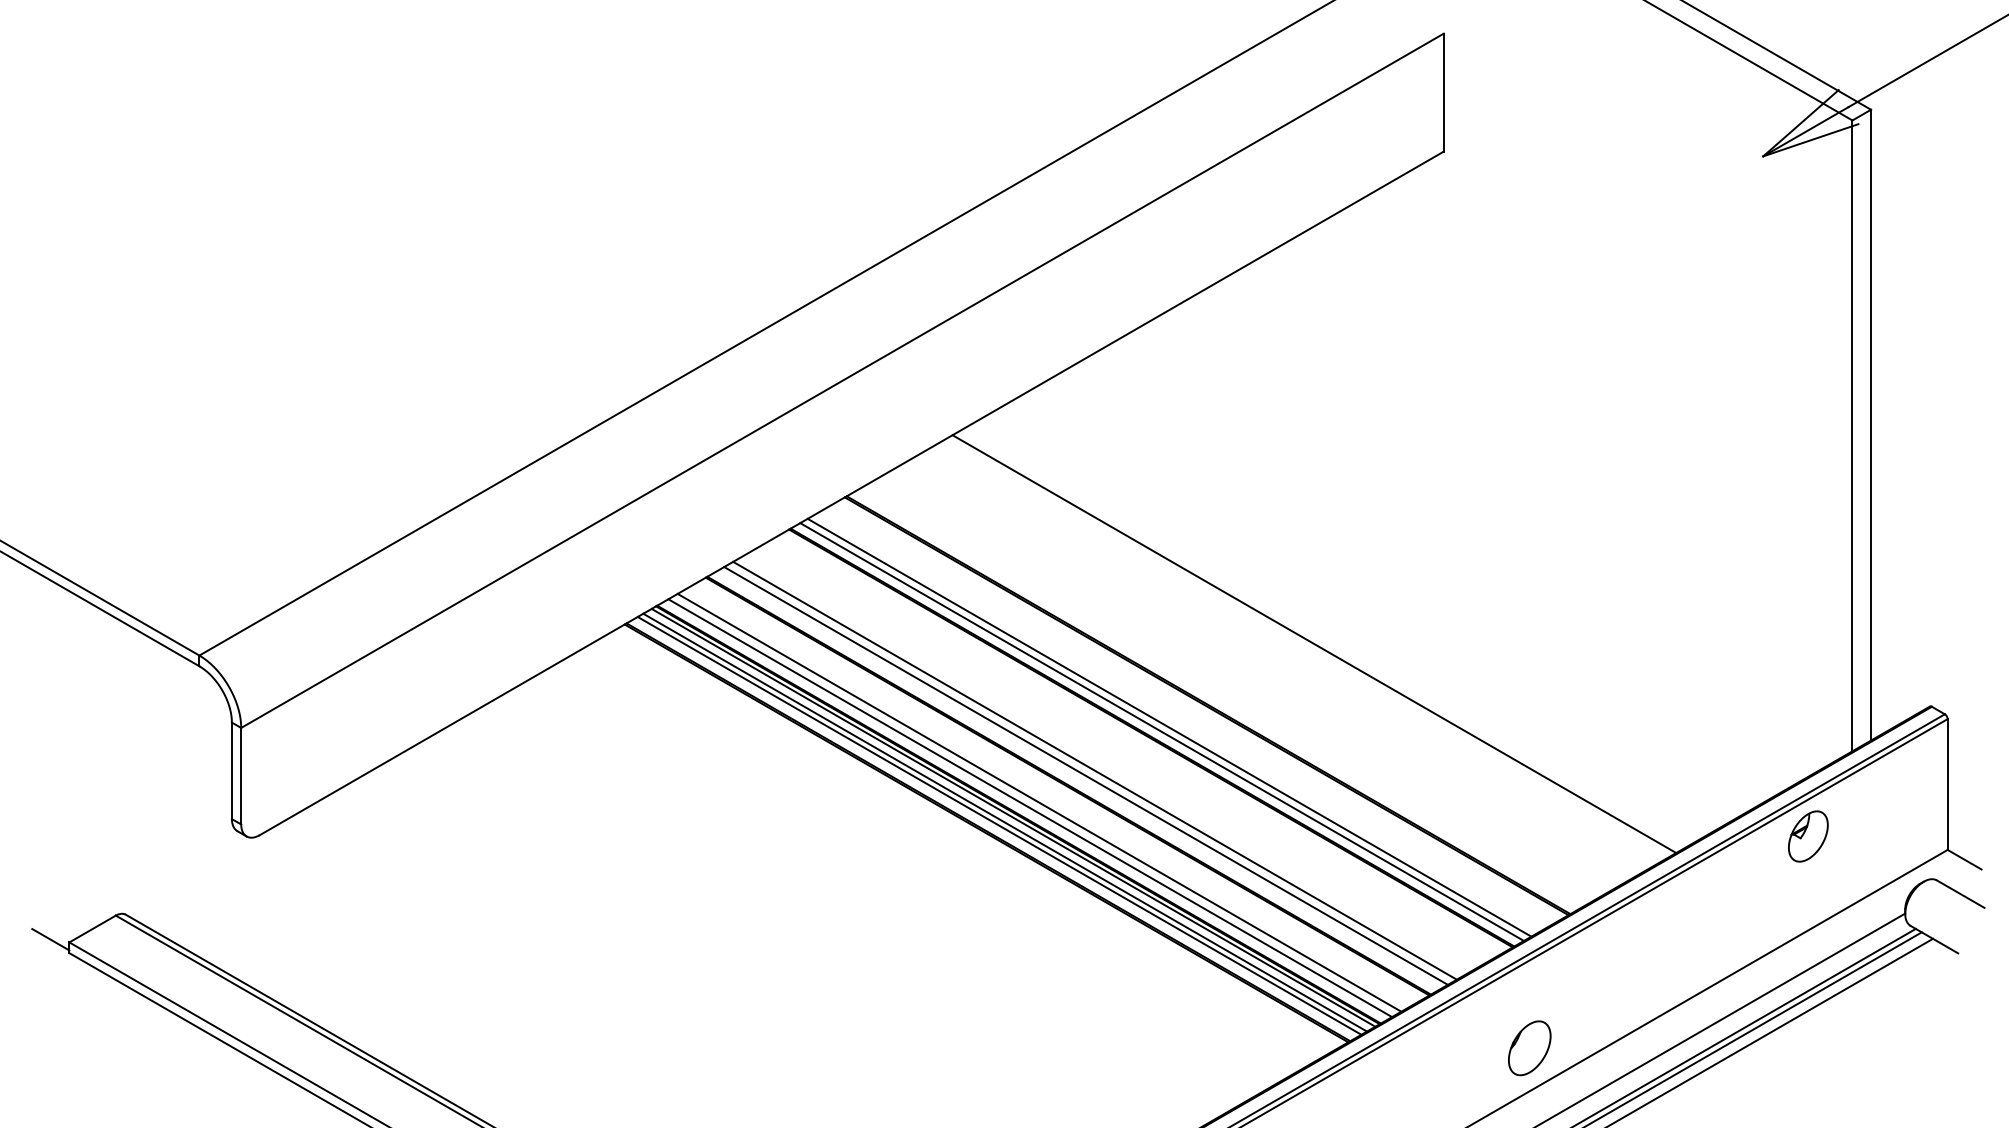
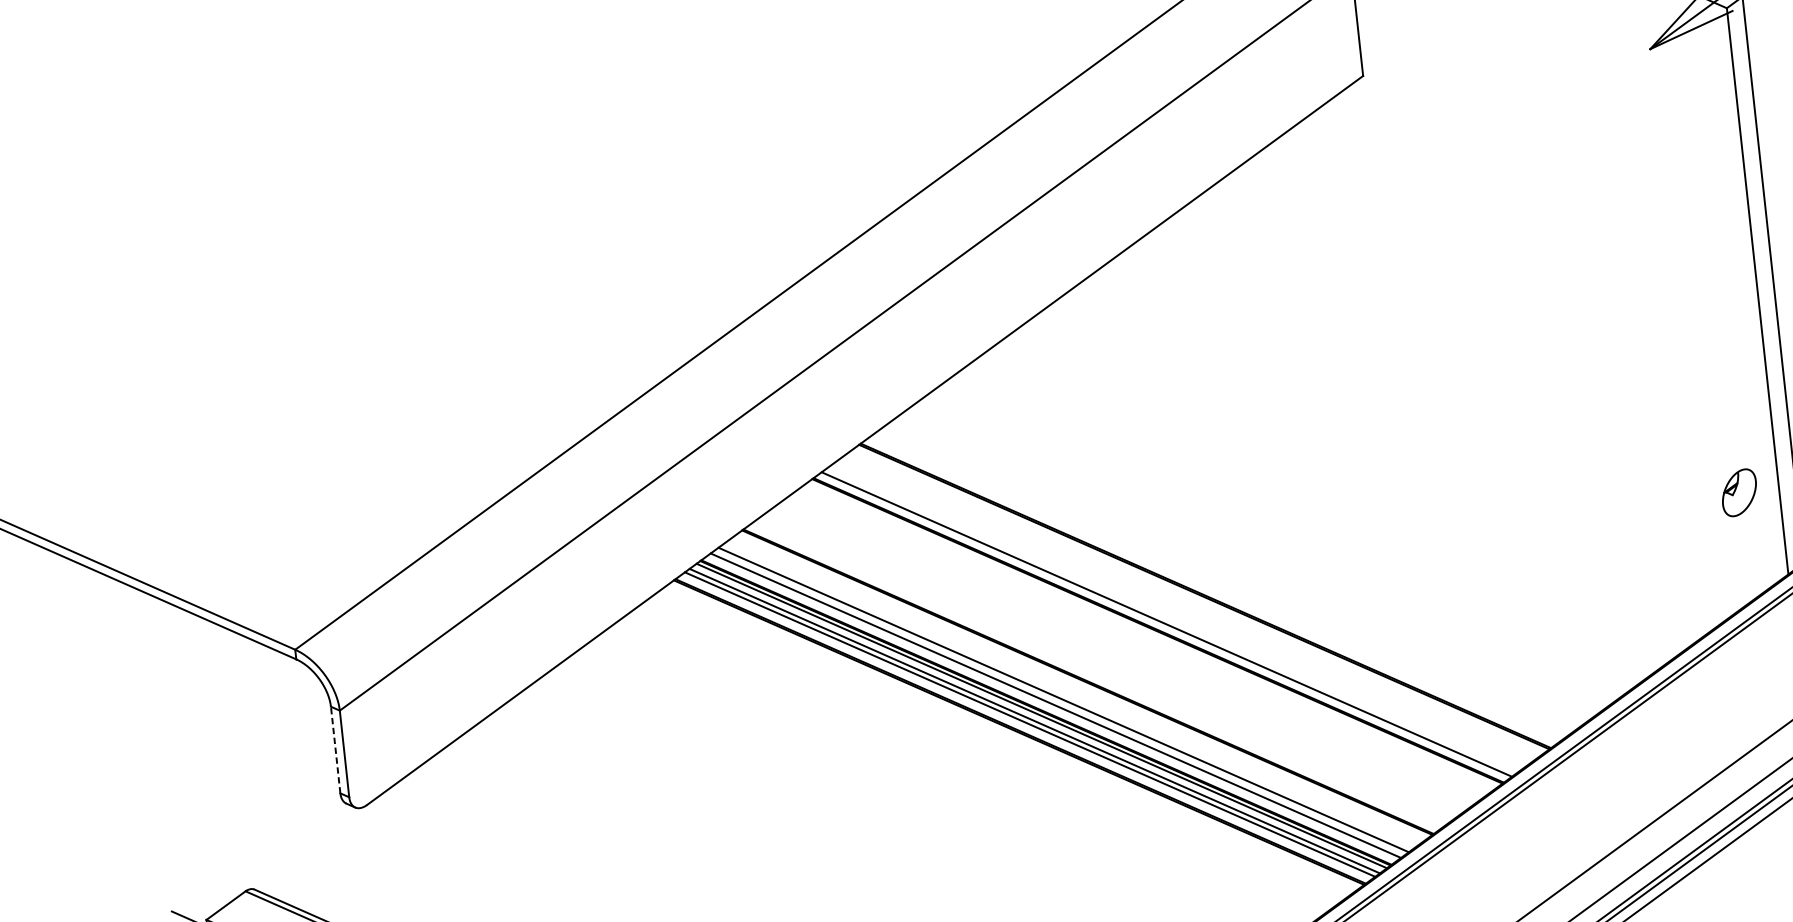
line: (1314, 644) -> (1295, 531), removed
line: (1169, 727) -> (1173, 619), removed
line: (231, 770) -> (335, 749), solid -> dashed
line: (1094, 770) -> (1109, 665), removed
line: (1085, 775) -> (1102, 670), removed
part: (1808, 836) -> (1739, 492), moved
part: (1529, 1048) -> (1527, 872), removed

